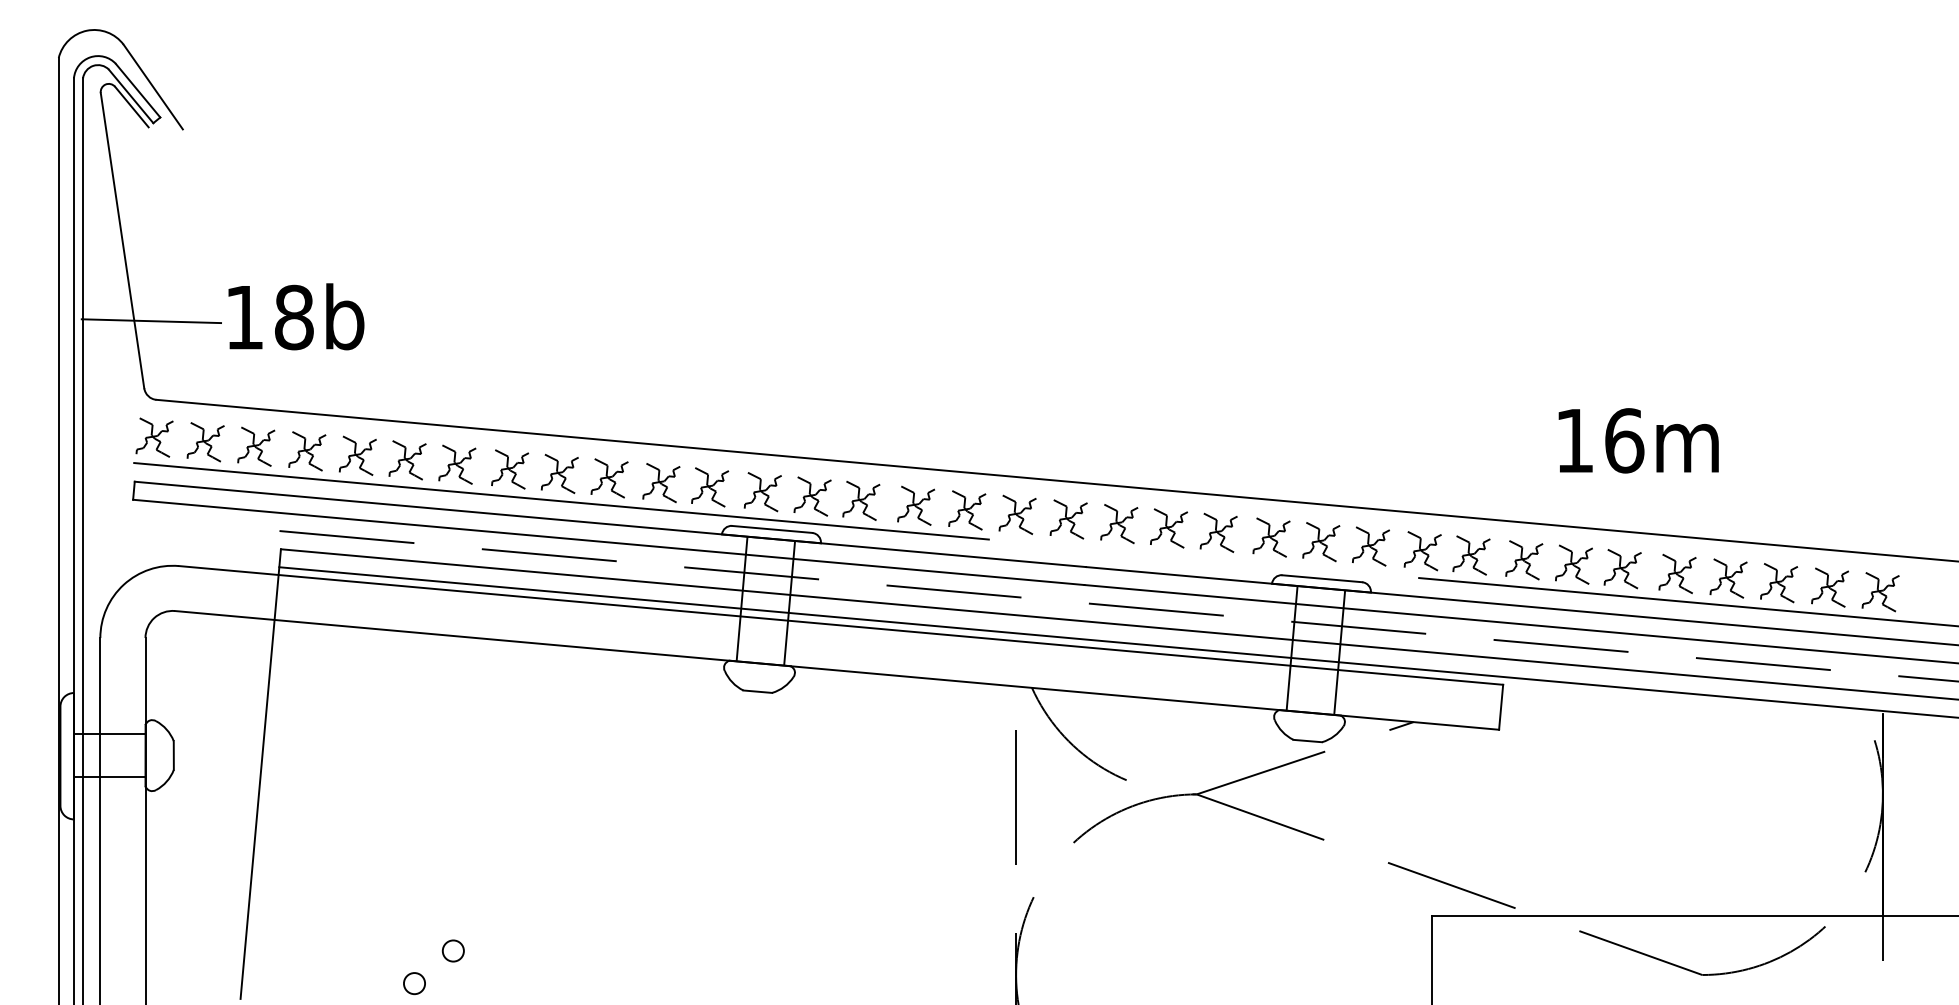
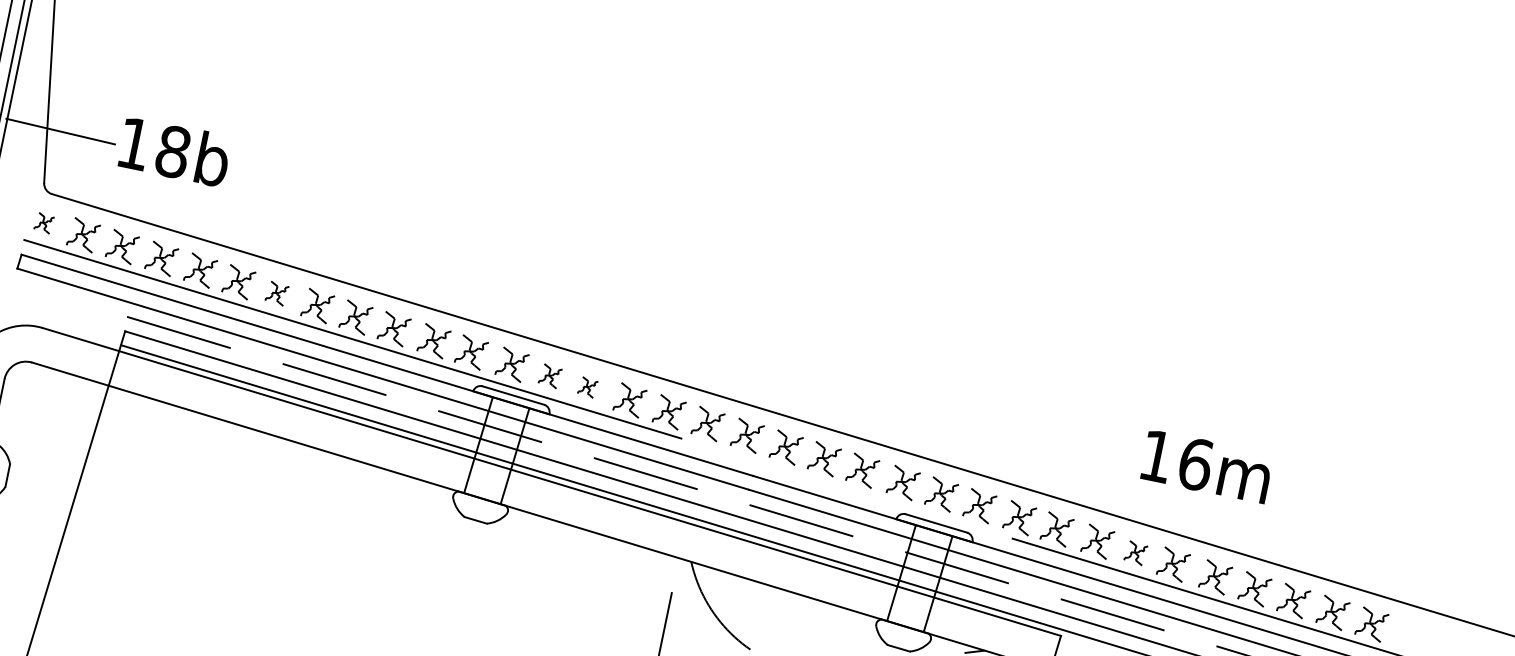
part: (154, 437) -> (44, 223), size x0.6
part: (457, 464) -> (277, 293), size x0.7
part: (812, 496) -> (550, 376), size x0.7
part: (861, 500) -> (588, 387), size x0.6
part: (1573, 564) -> (1135, 553), size x0.7

